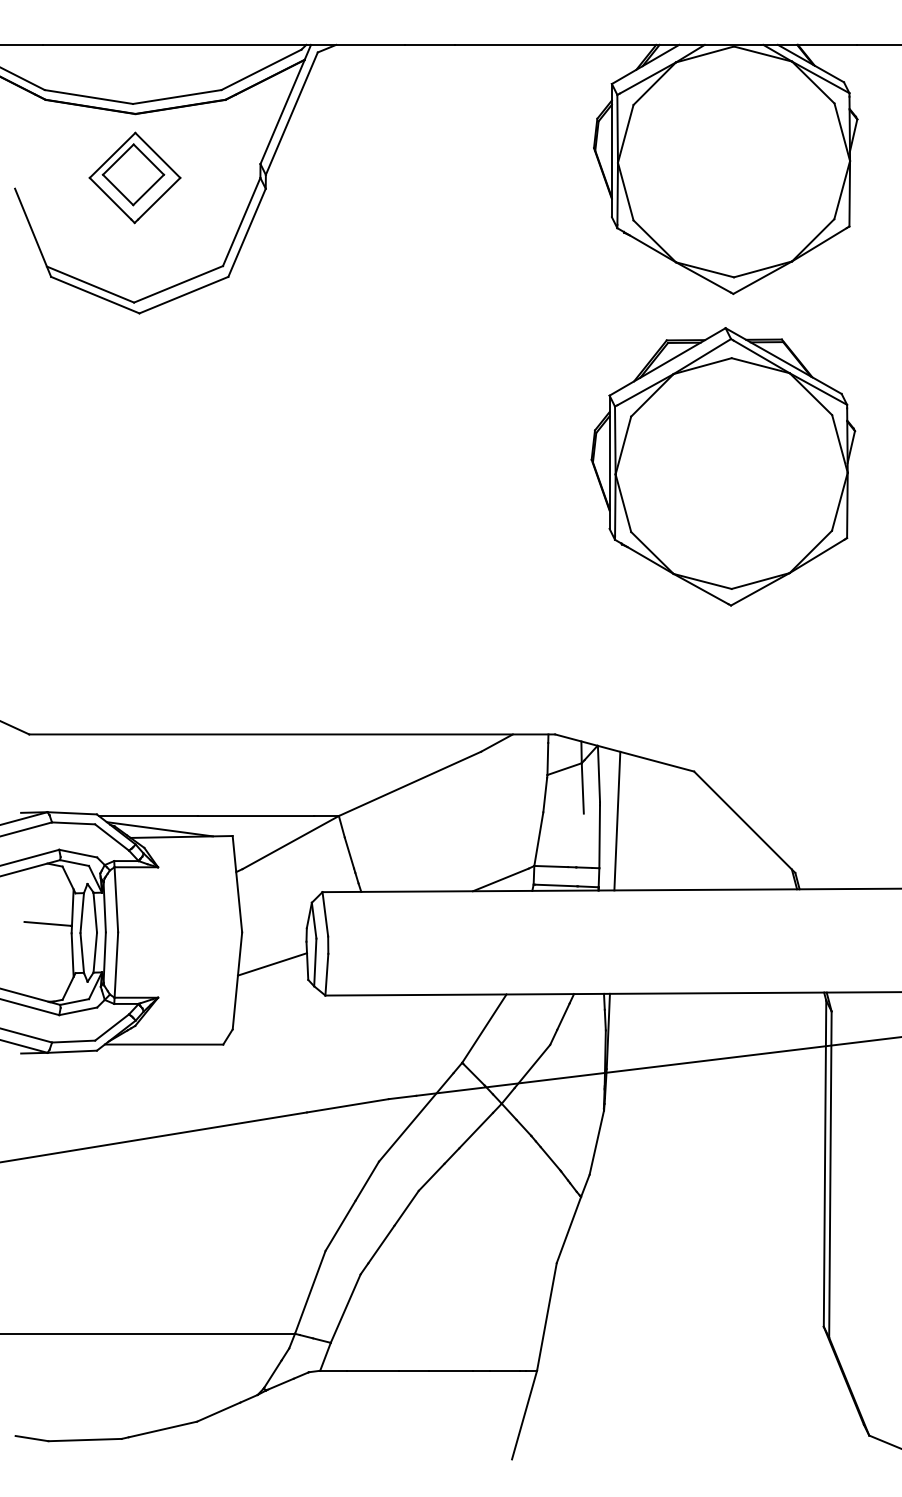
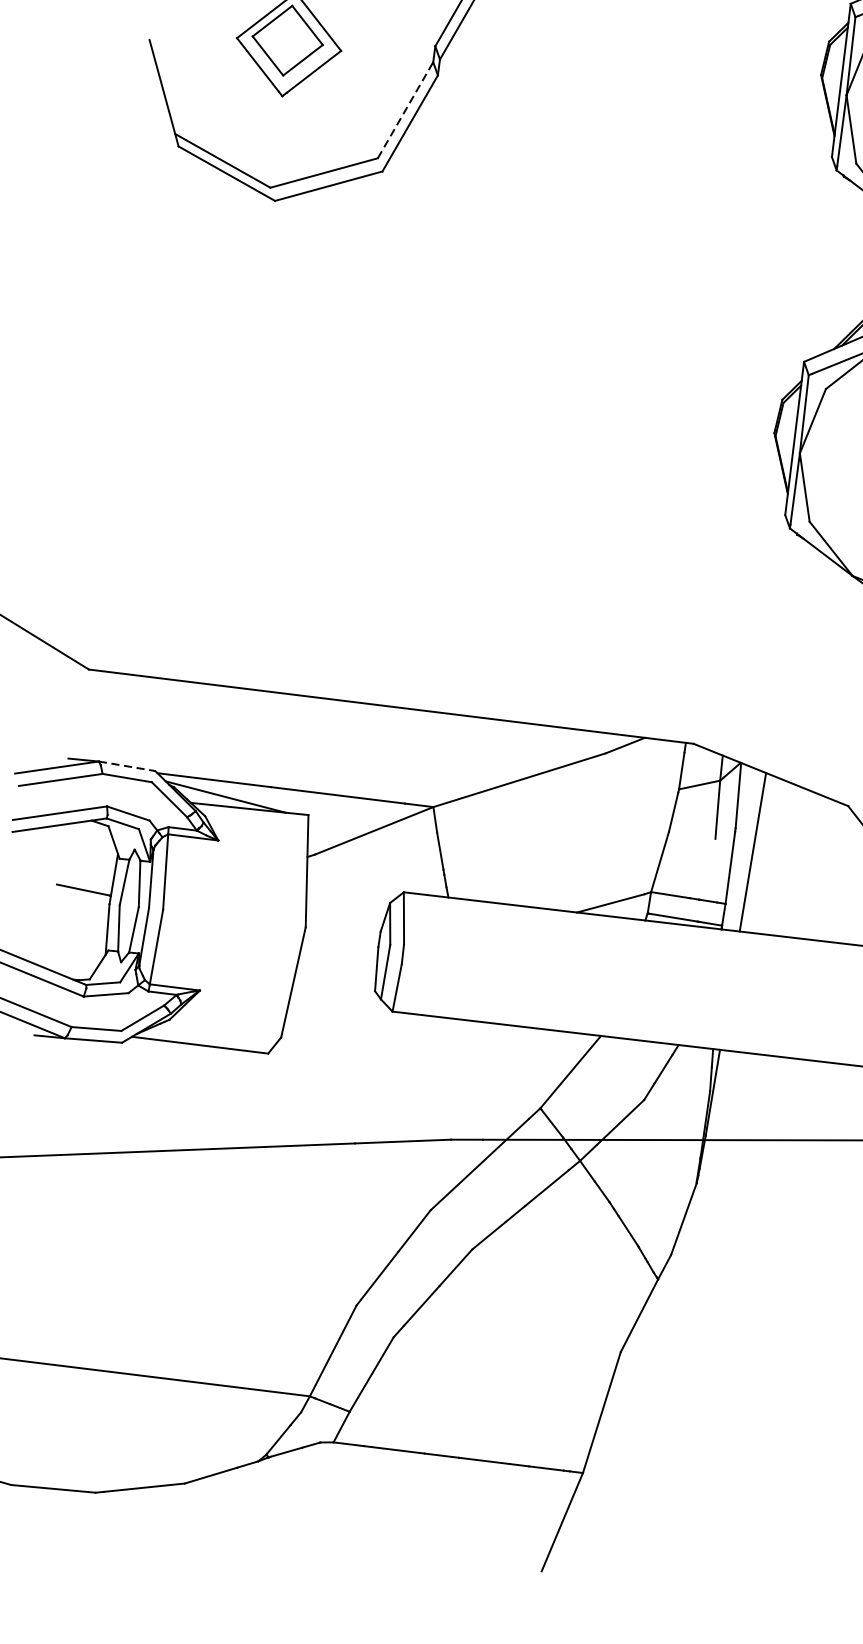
line: (241, 222) -> (405, 110), solid -> dashed
line: (72, 813) -> (127, 766), solid -> dashed
line: (272, 964) -> (336, 968), removed

